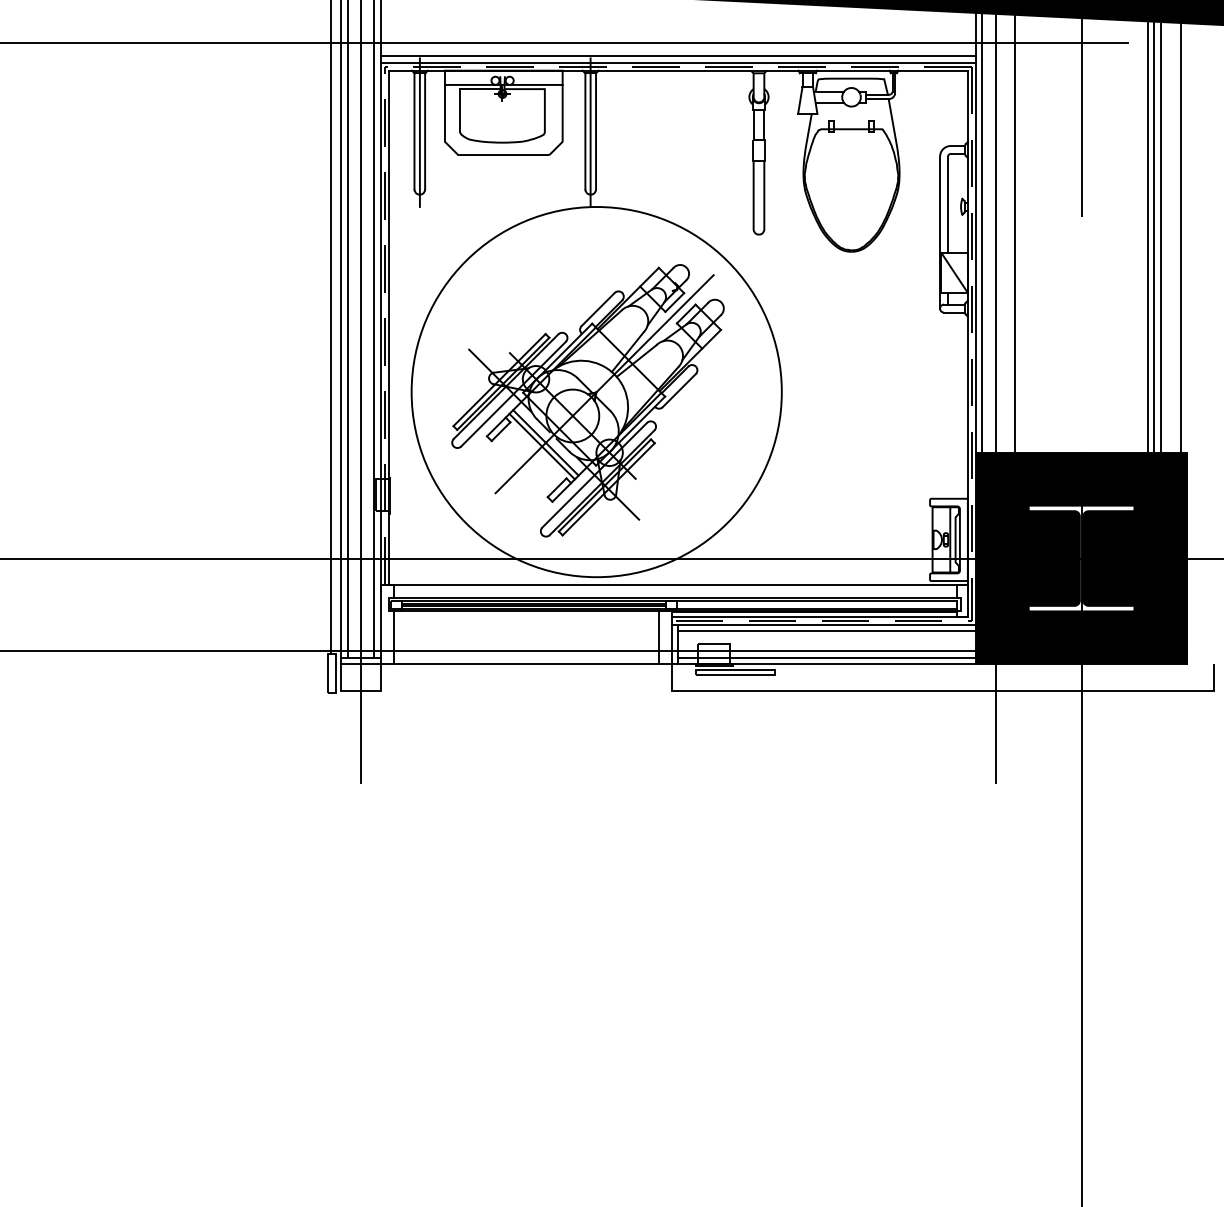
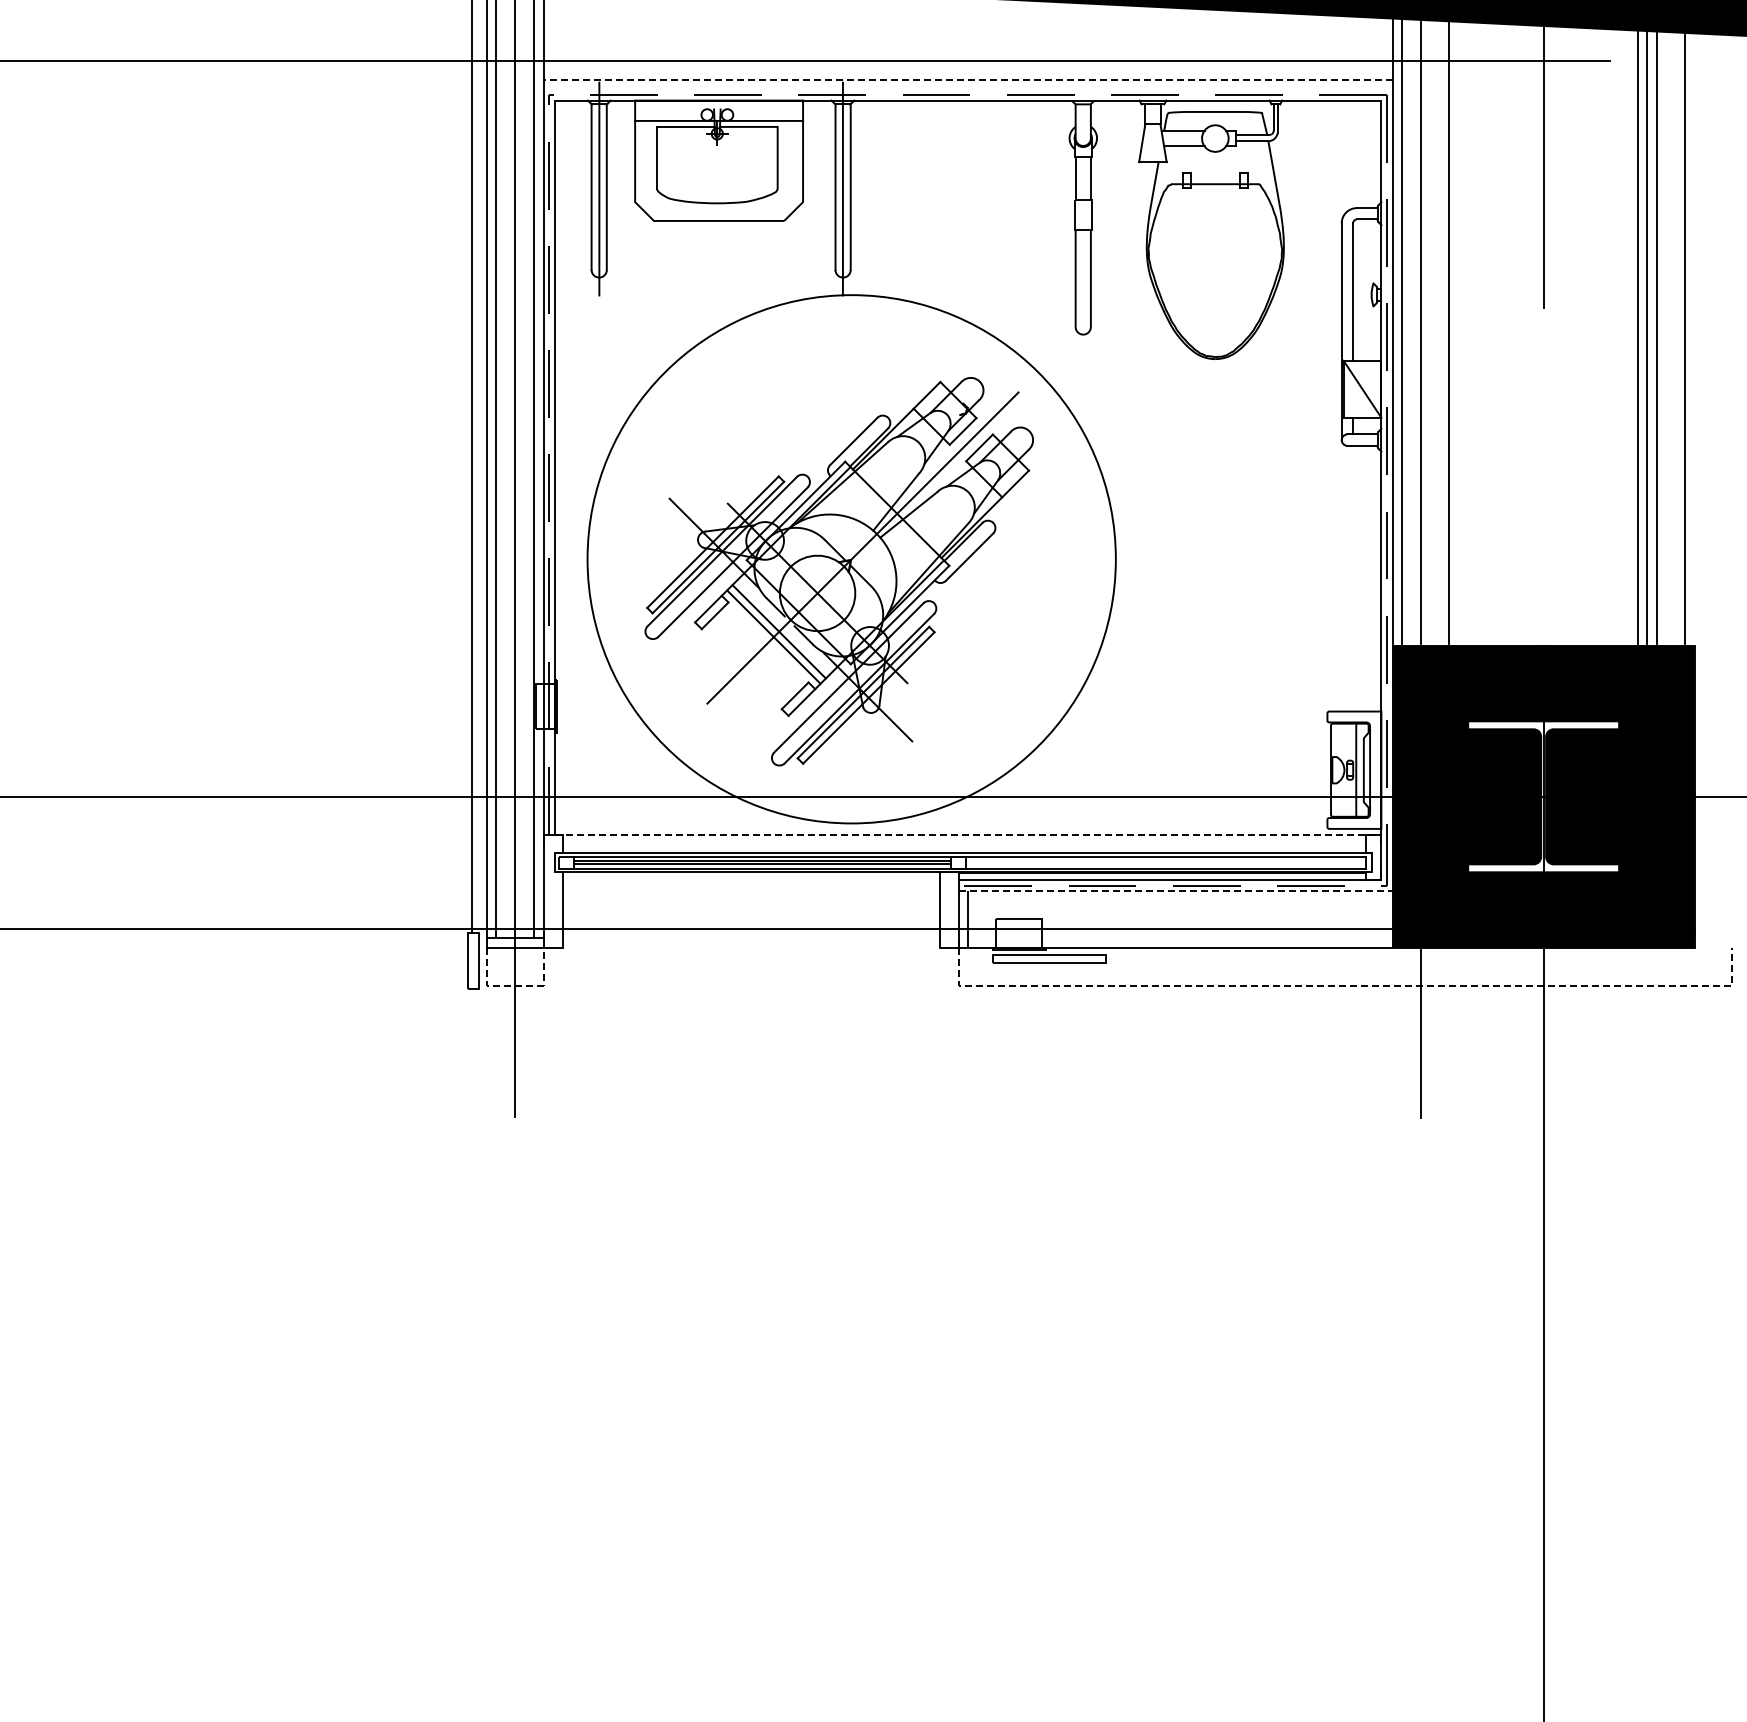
line: (678, 55) -> (968, 79), solid -> dashed
line: (677, 62) -> (967, 89), removed
line: (678, 584) -> (968, 834), solid -> dashed
line: (823, 624) -> (1175, 891), solid -> dashed
line: (827, 631) -> (1180, 900), removed
line: (827, 657) -> (1180, 938), removed
line: (525, 664) -> (750, 947), removed
line: (361, 690) -> (515, 985), solid -> dashed
line: (942, 690) -> (1345, 985), solid -> dashed

